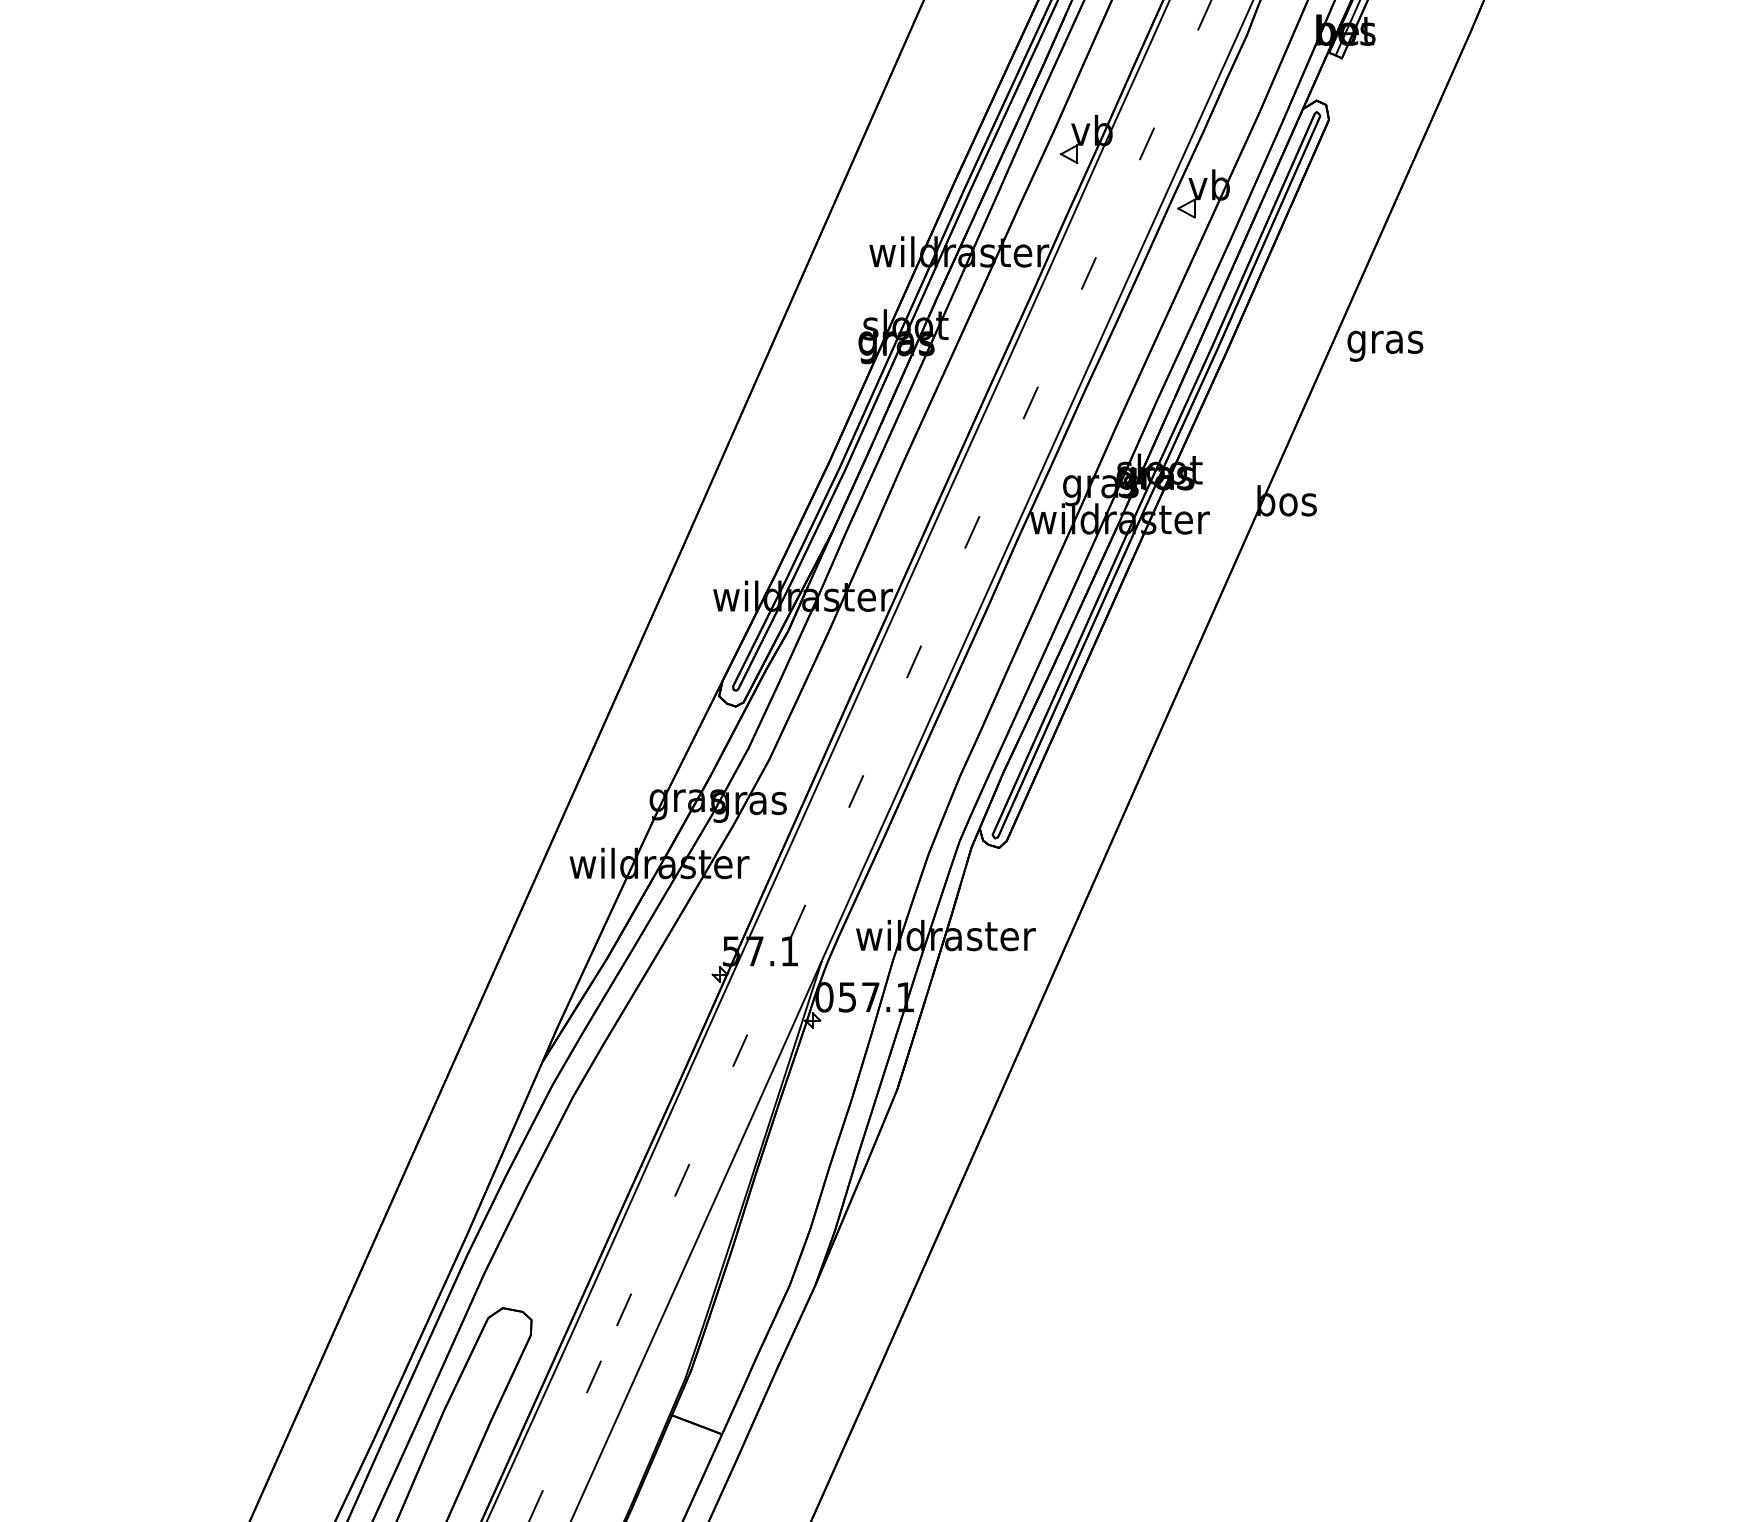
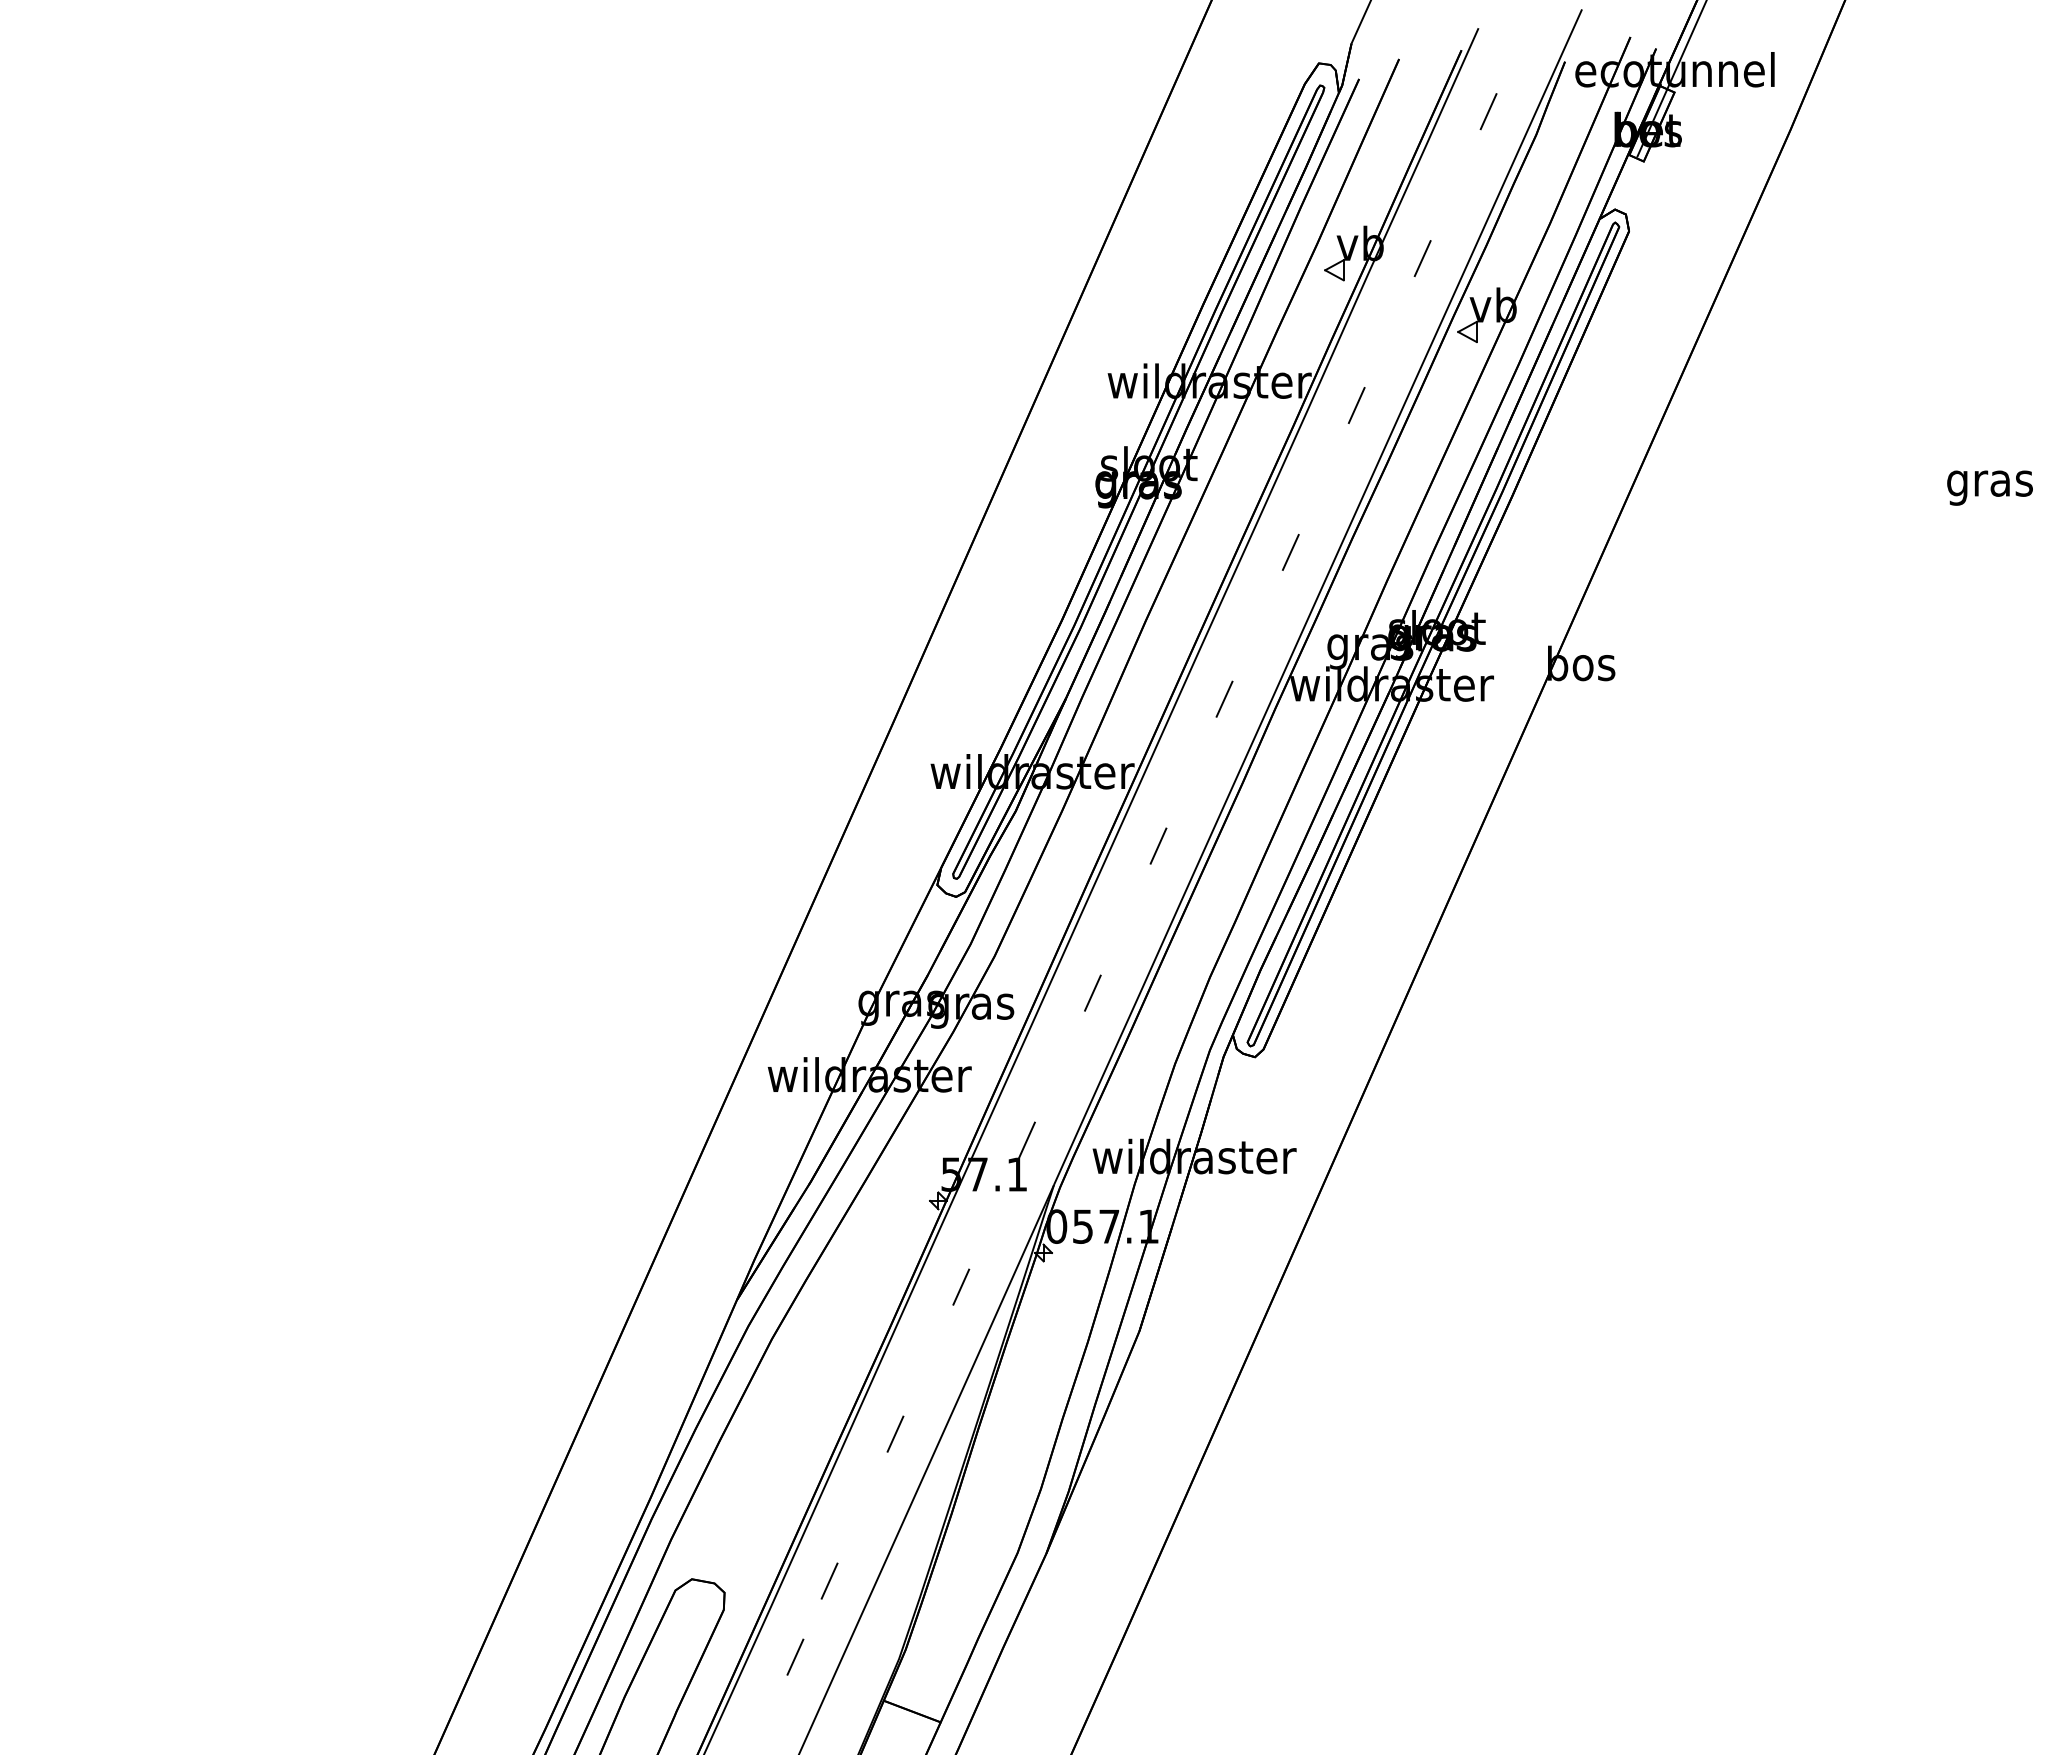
text: (1384, 345) -> (1989, 487), moved

